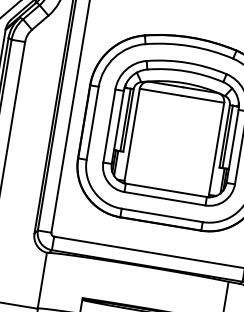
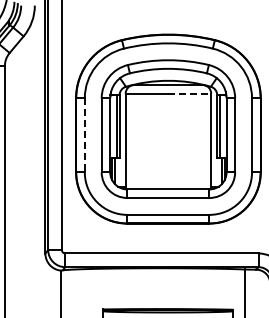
line: (203, 99) -> (190, 93), solid -> dashed
line: (92, 123) -> (84, 135), solid -> dashed

